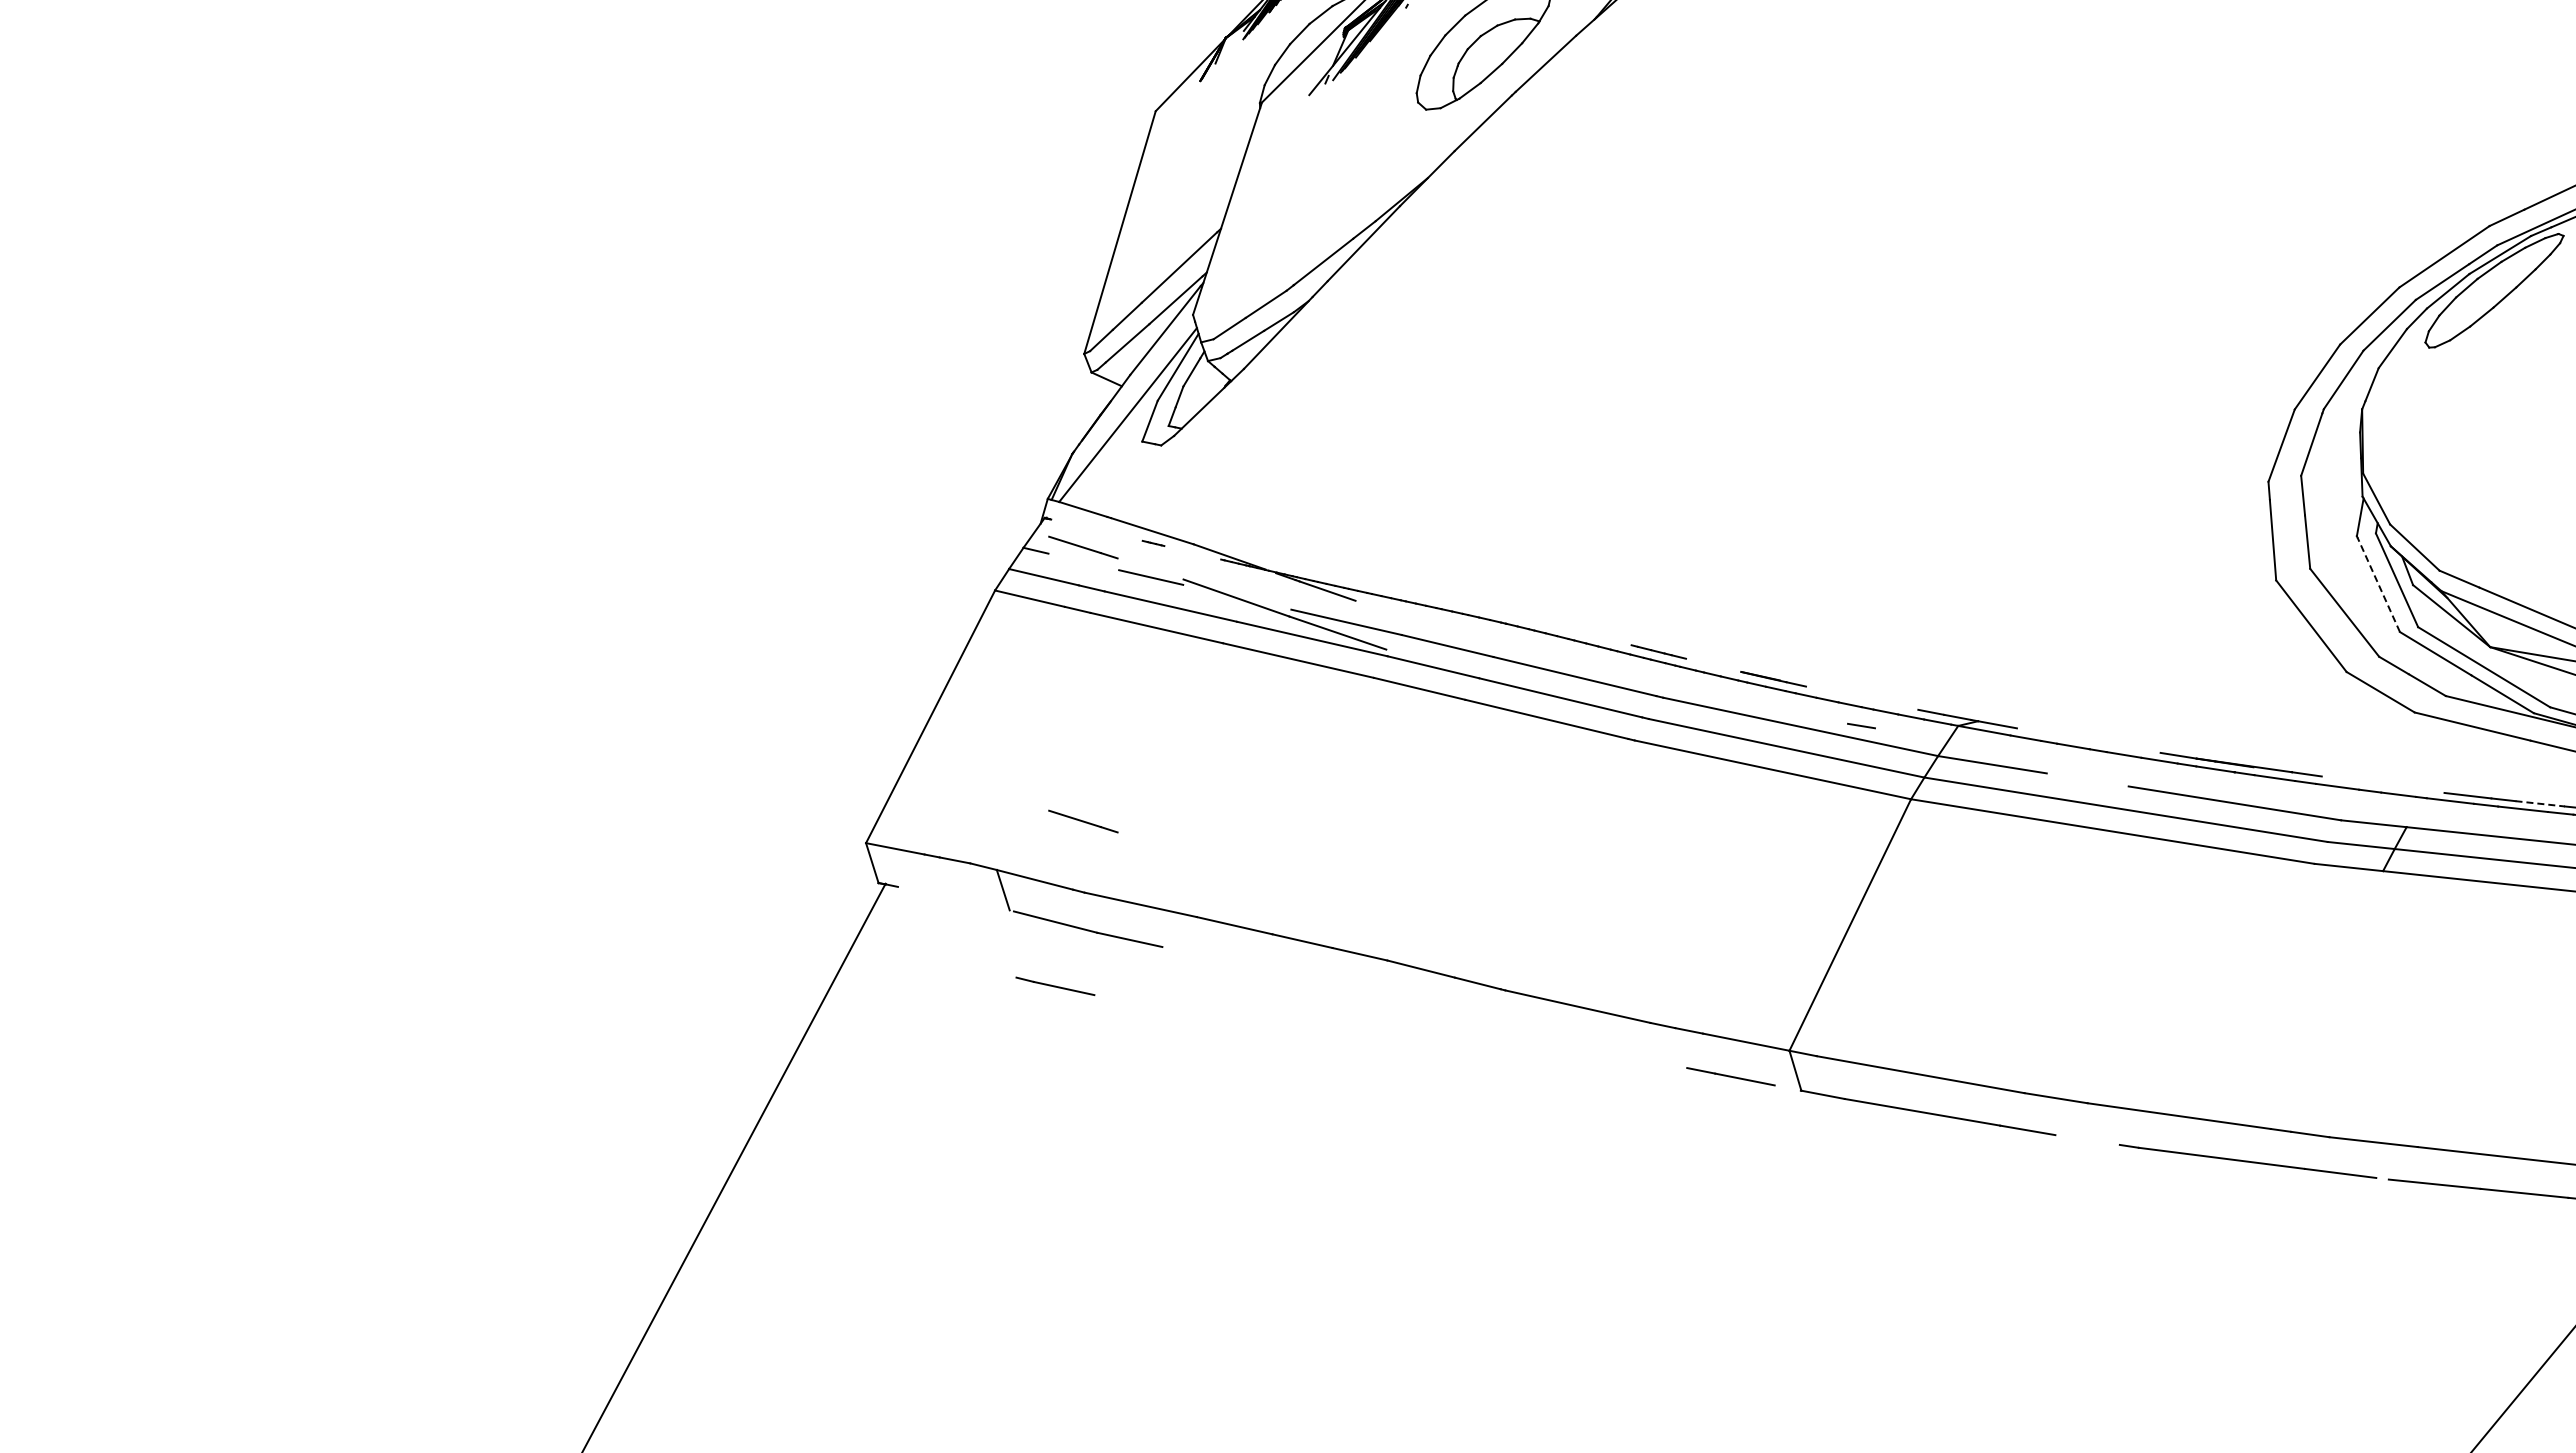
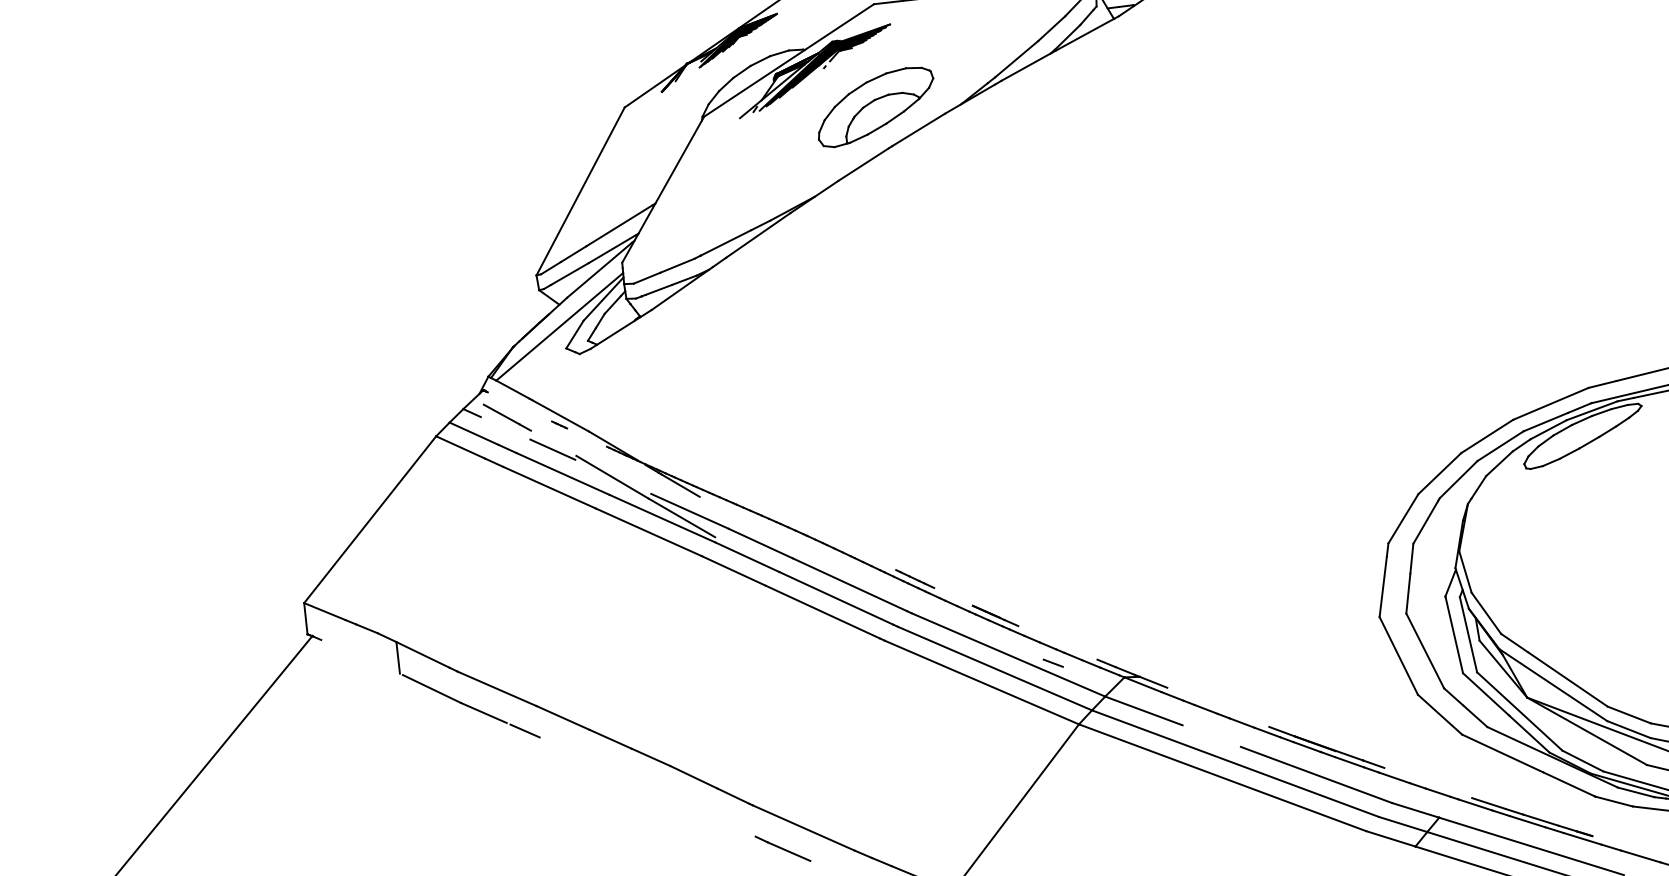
line: (2378, 584) -> (1454, 635), dashed -> solid
line: (2540, 803) -> (1541, 819), dashed -> solid
line: (1083, 821) -> (467, 619), removed
line: (1188, 952) -> (525, 730), added
line: (1055, 985) -> (783, 848), moved

